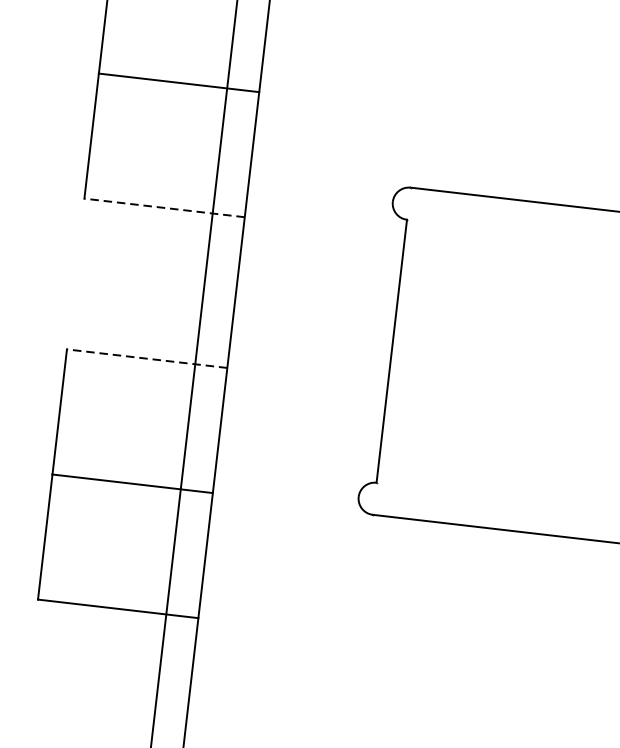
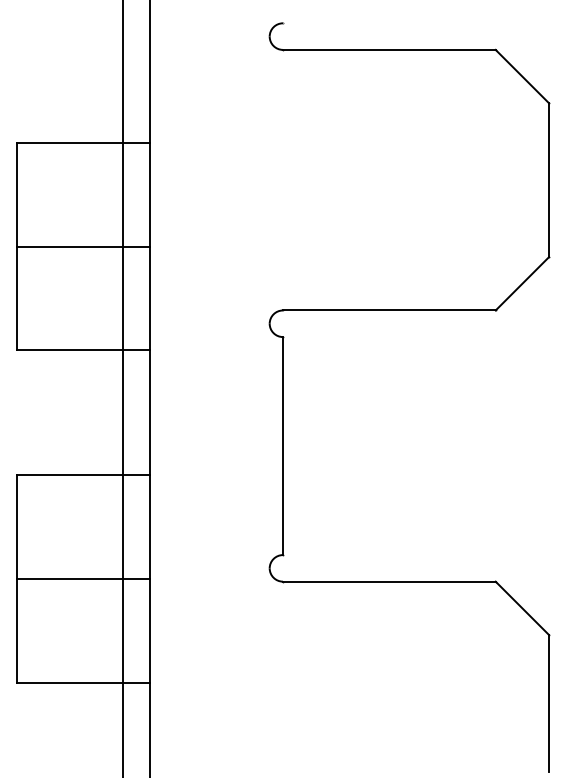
line: (164, 208) -> (83, 350), dashed -> solid
line: (147, 358) -> (83, 475), dashed -> solid

